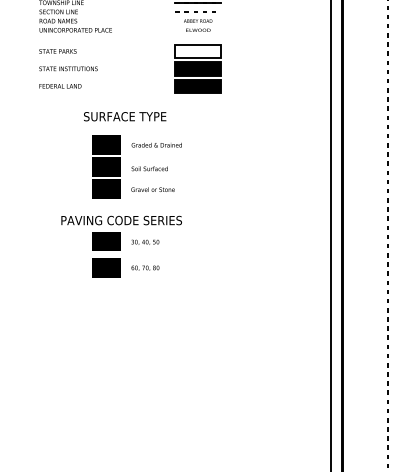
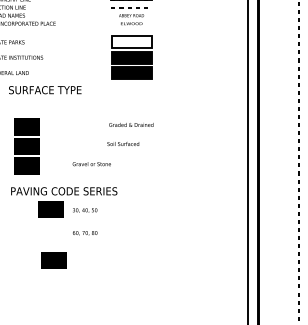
text: (125, 116) -> (45, 89), moved
text: (156, 144) -> (131, 124), moved
part: (106, 166) -> (27, 146), moved
text: (149, 168) -> (123, 143), moved
part: (106, 267) -> (53, 259), moved

